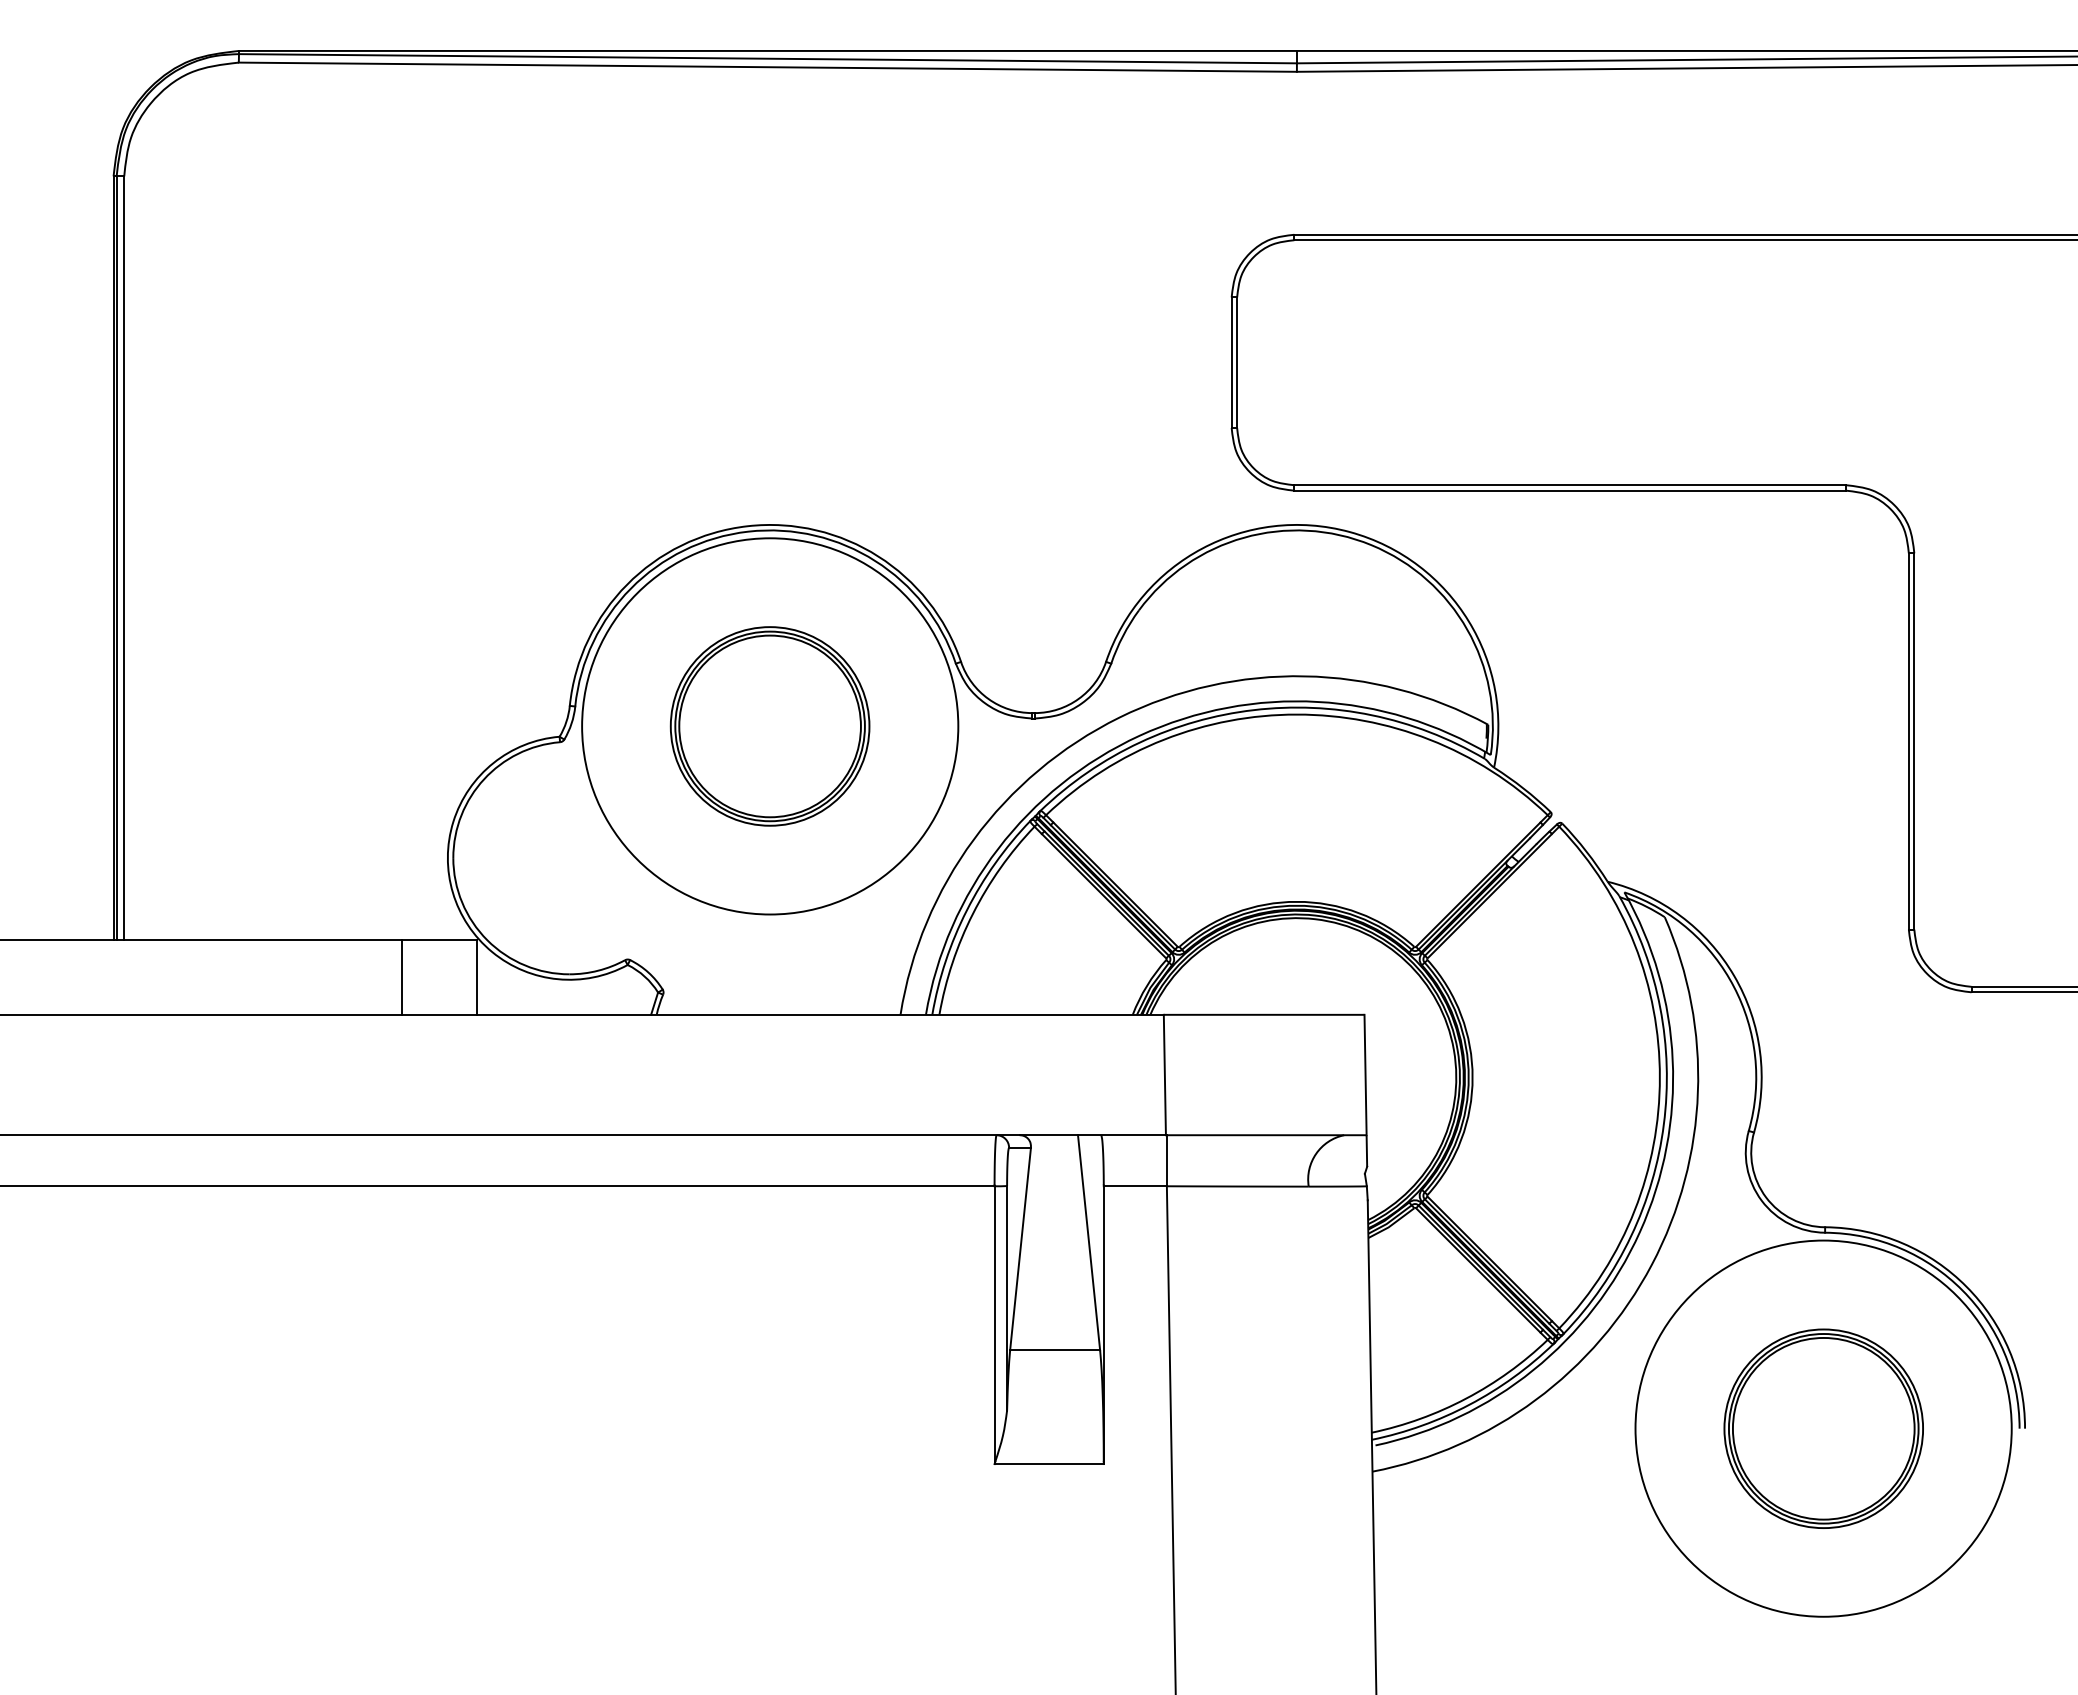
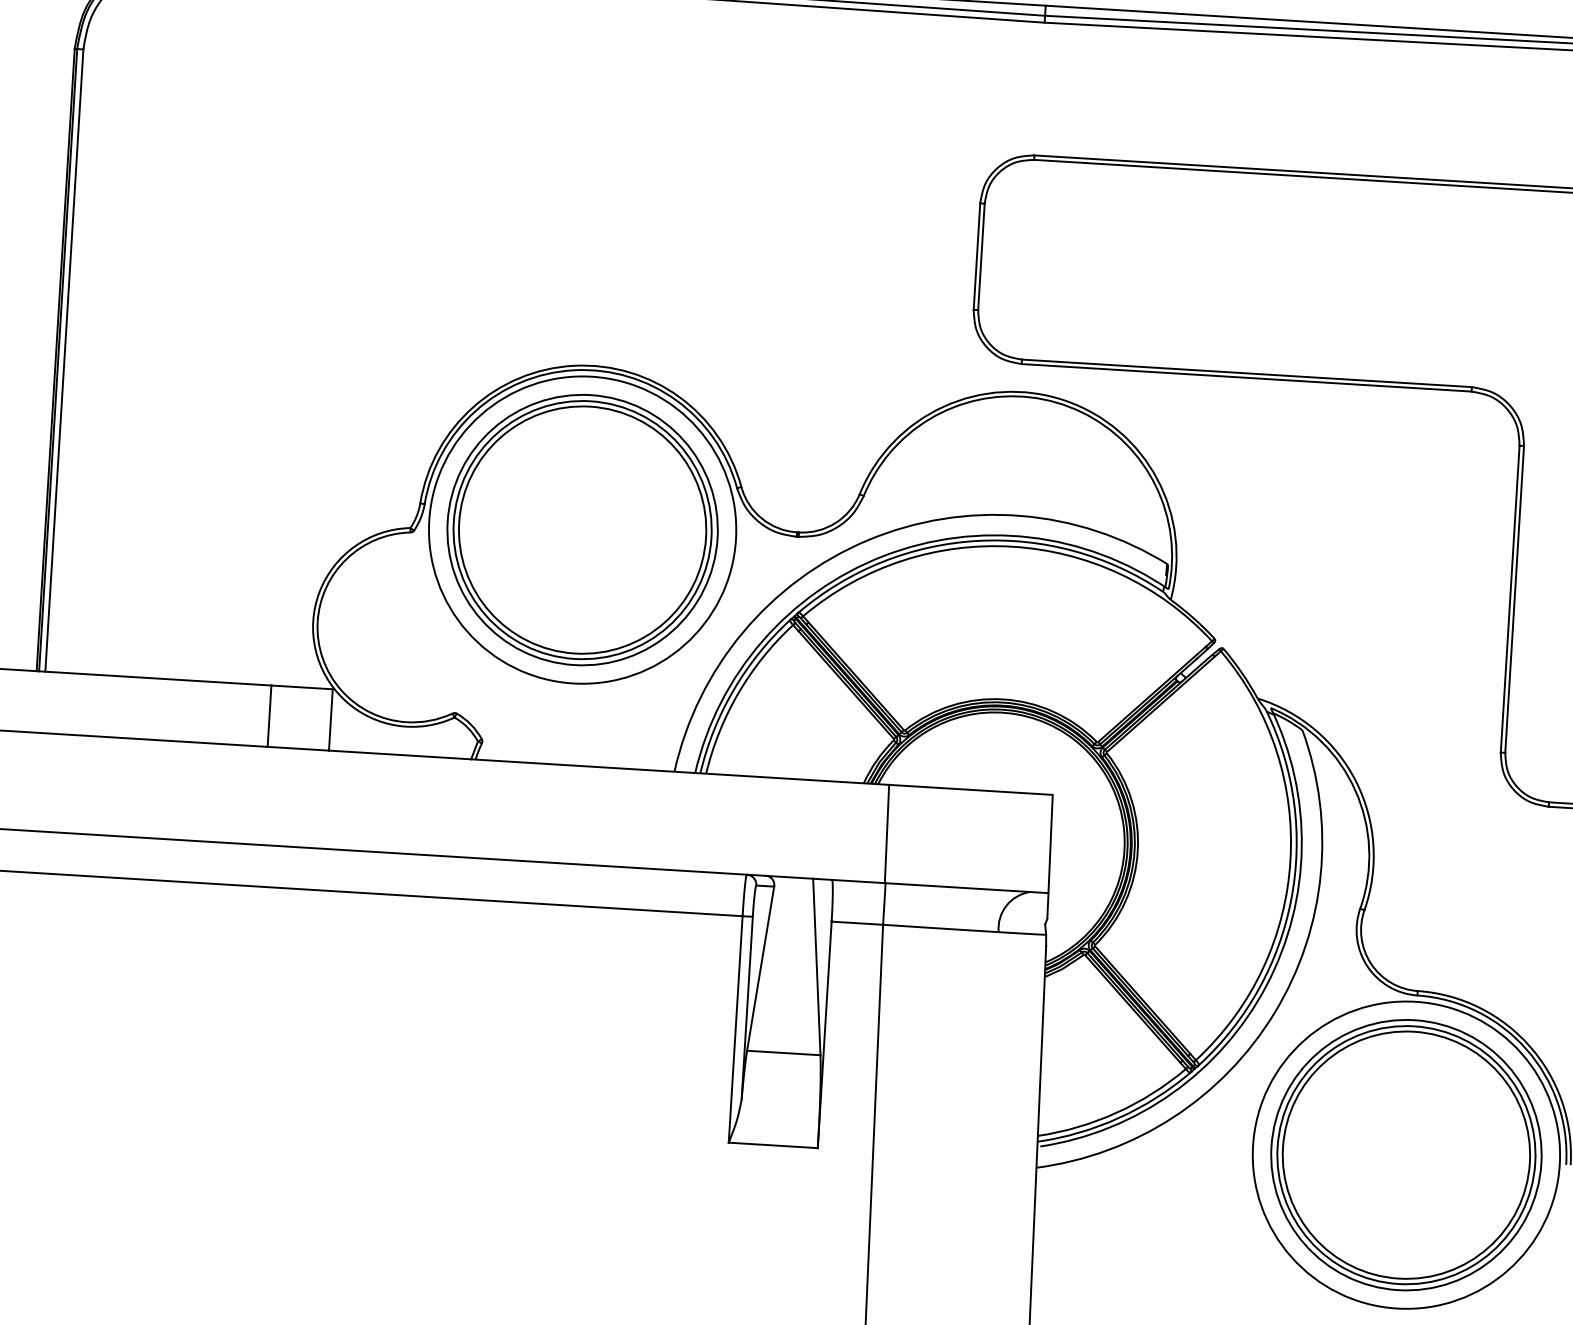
part: (769, 726) -> (582, 530), size x1.67
part: (1823, 1428) -> (1406, 1155), size x1.67

